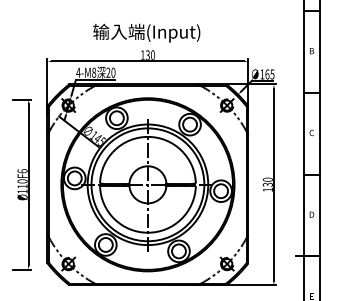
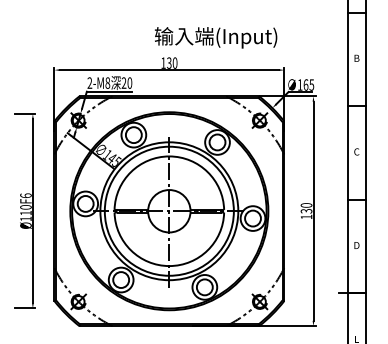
text: (146, 32) -> (215, 37), moved
text: (78, 72) -> (89, 82), 4-M8 -> 2-M8

